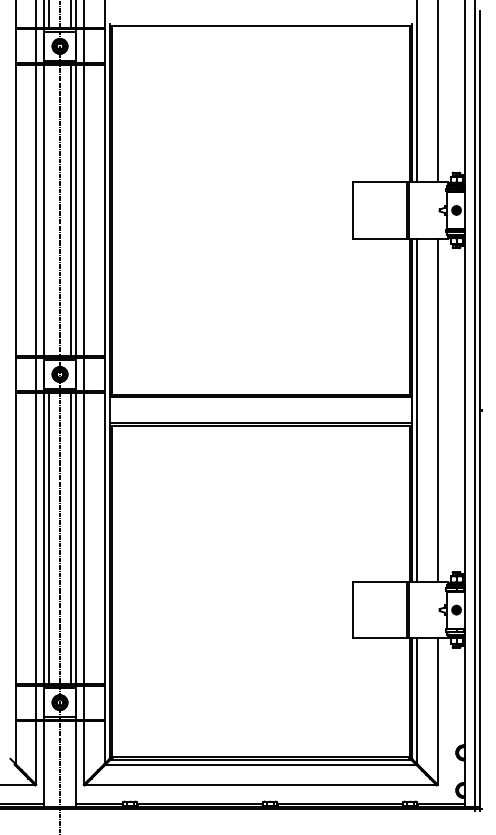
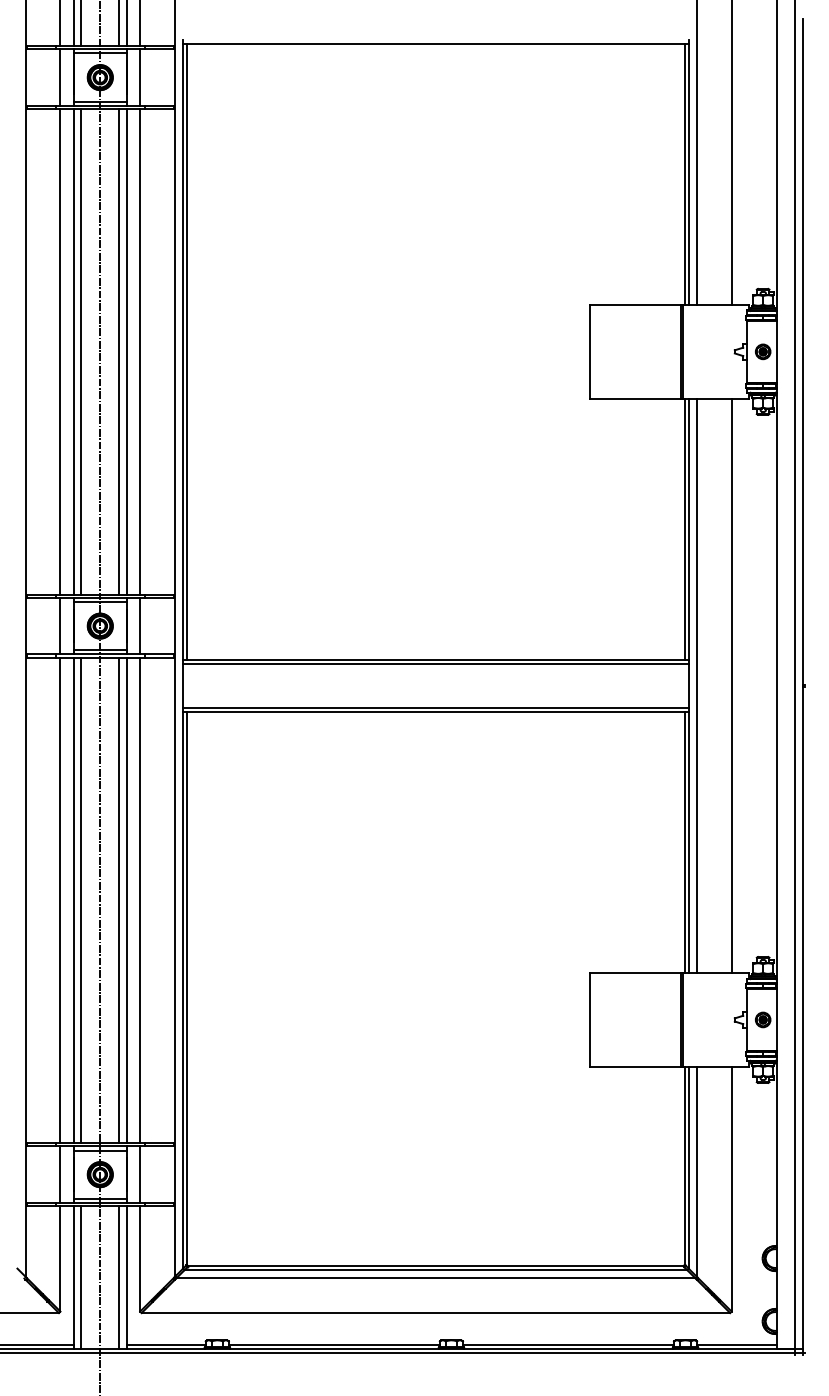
line: (48, 210) -> (81, 351), added
line: (48, 763) -> (81, 1276), added
line: (71, 763) -> (119, 1276), added

